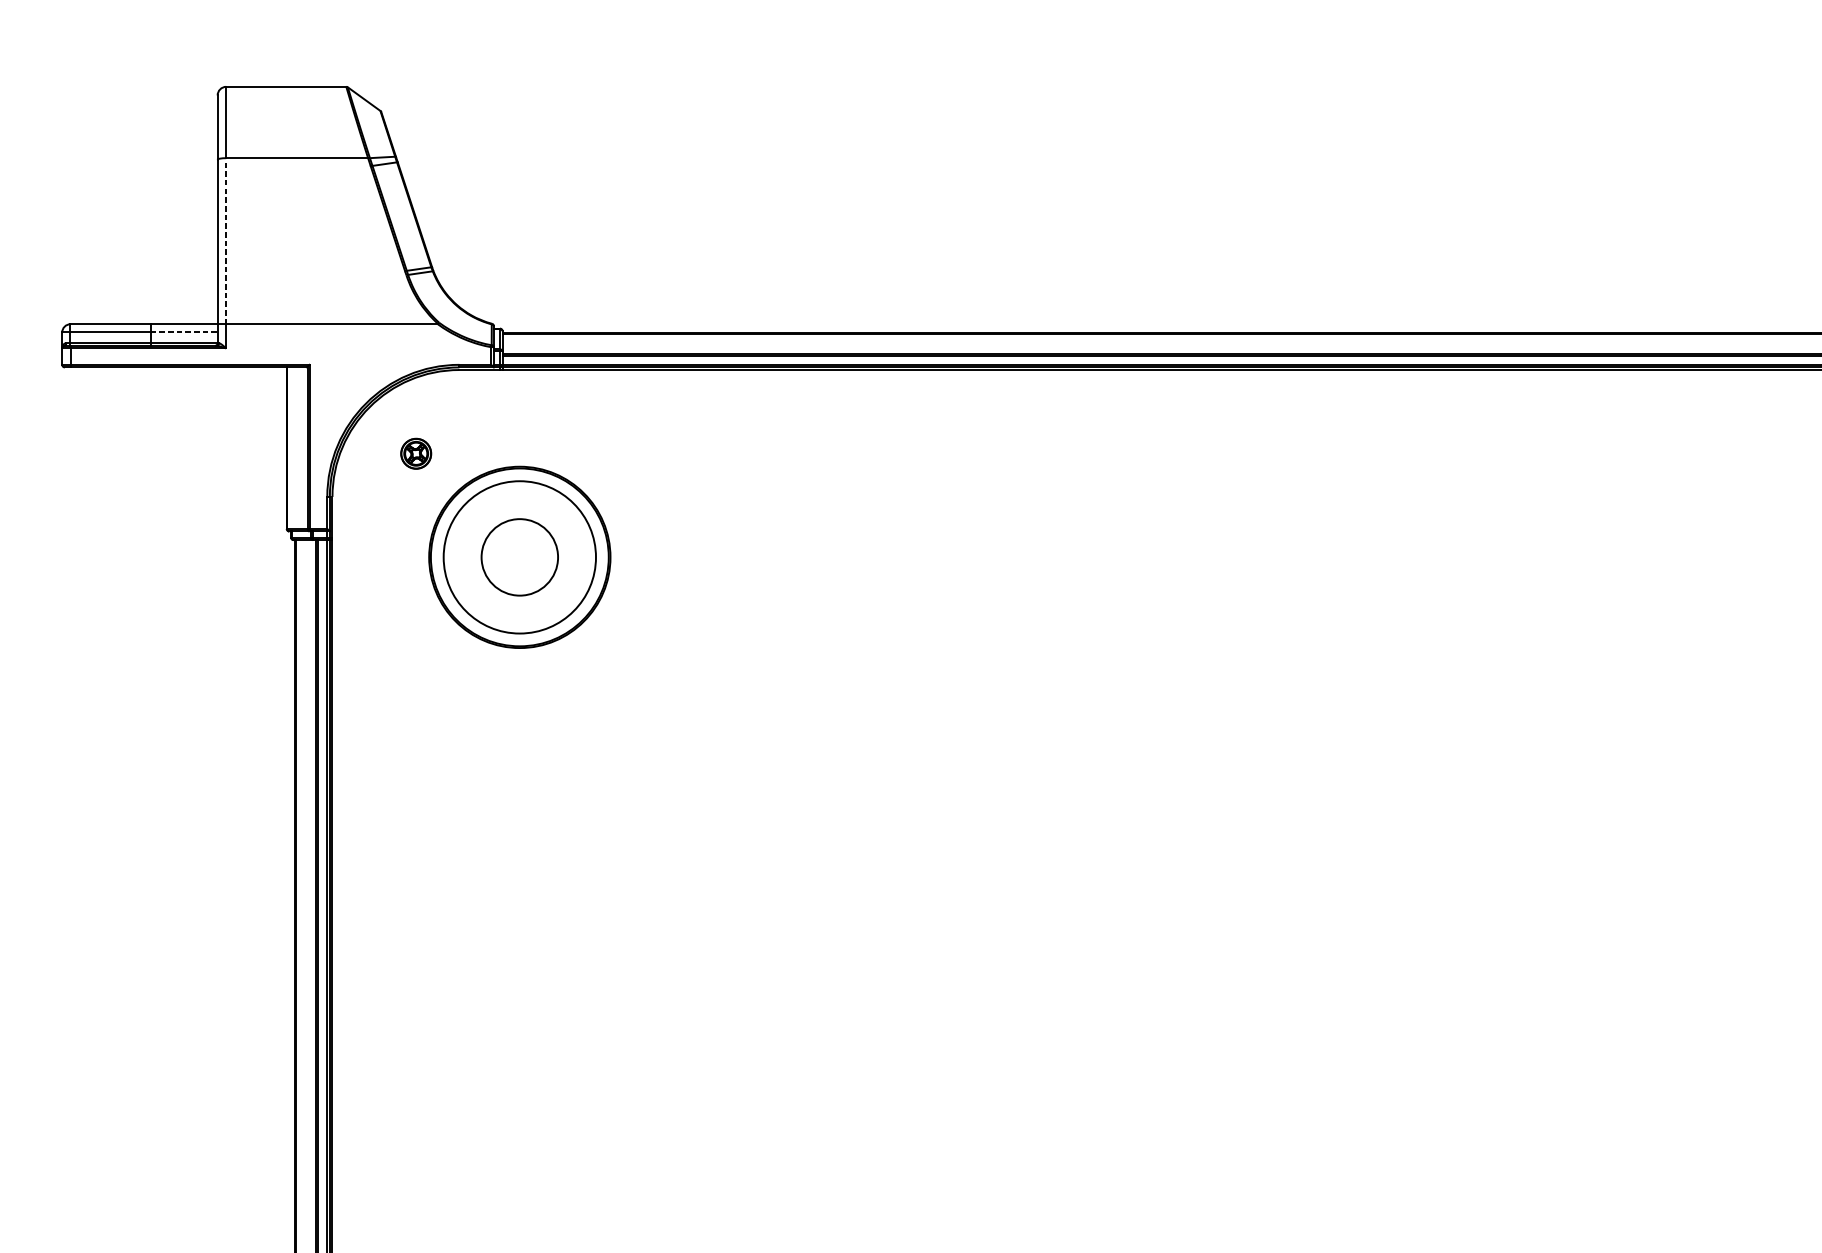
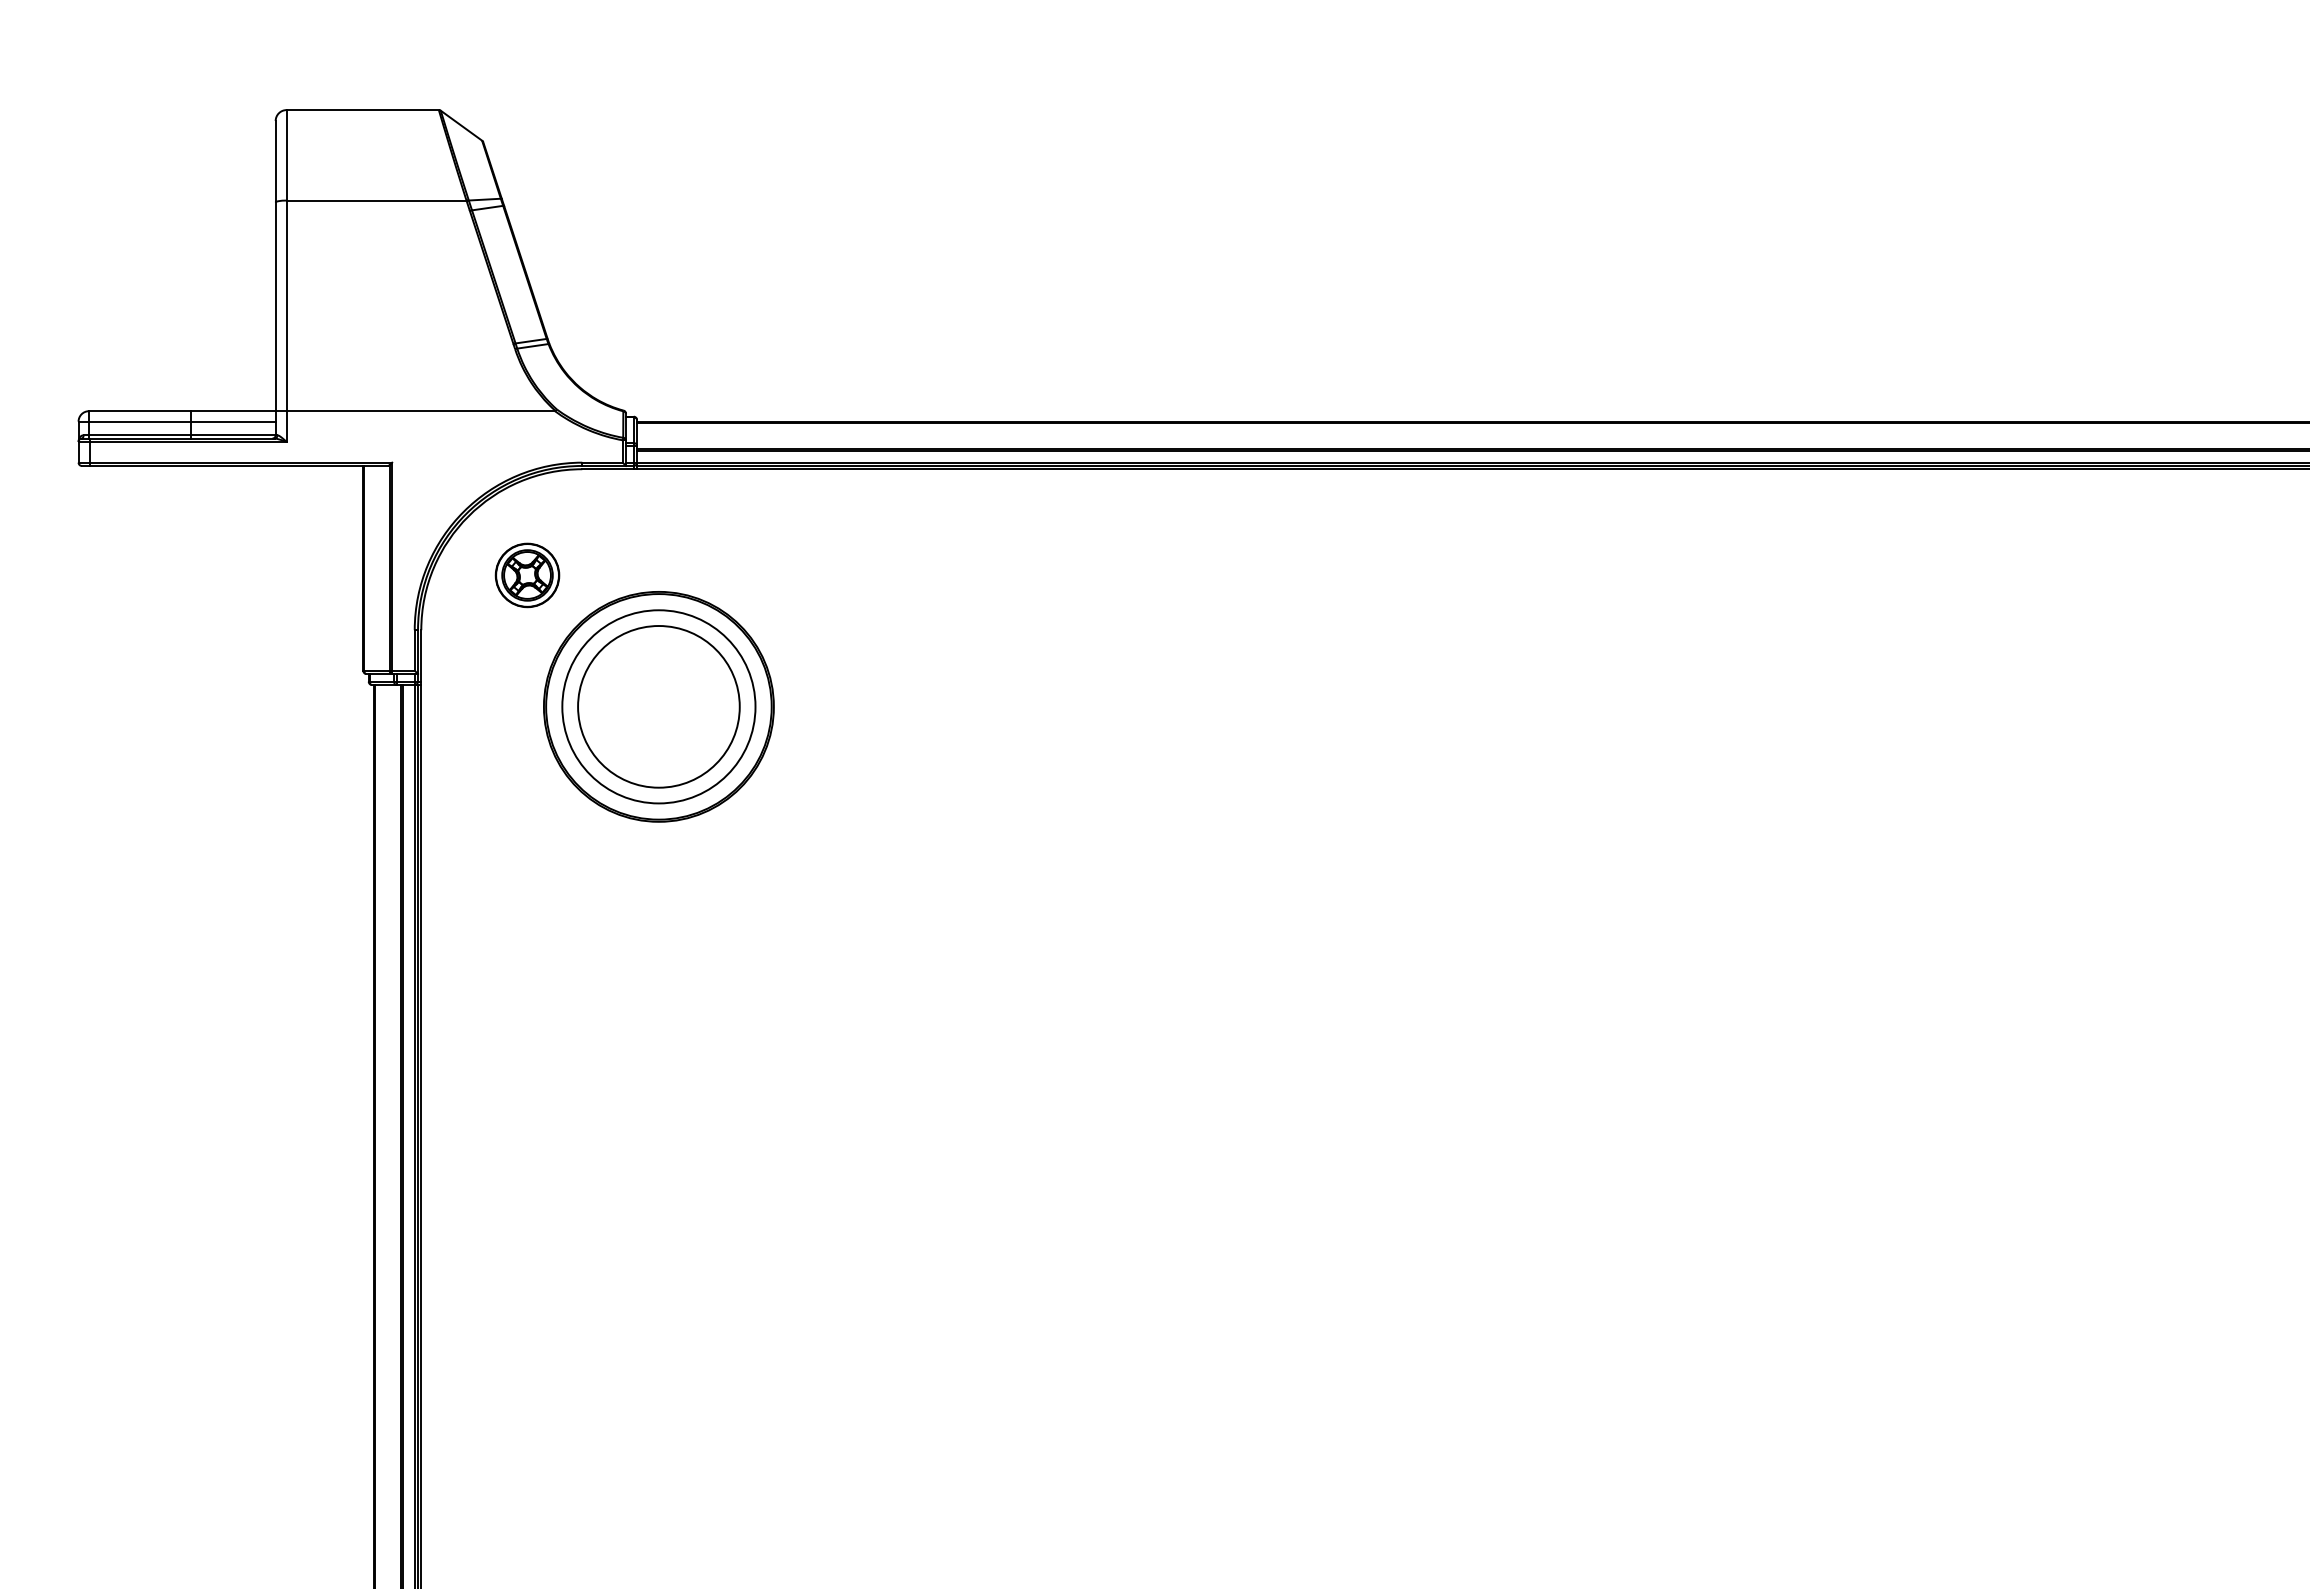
line: (226, 240) -> (286, 305), dashed -> solid
line: (184, 332) -> (233, 421), dashed -> solid
part: (416, 453) -> (527, 575), size x1.67
circle: (519, 557) -> (658, 706), size x1.67

